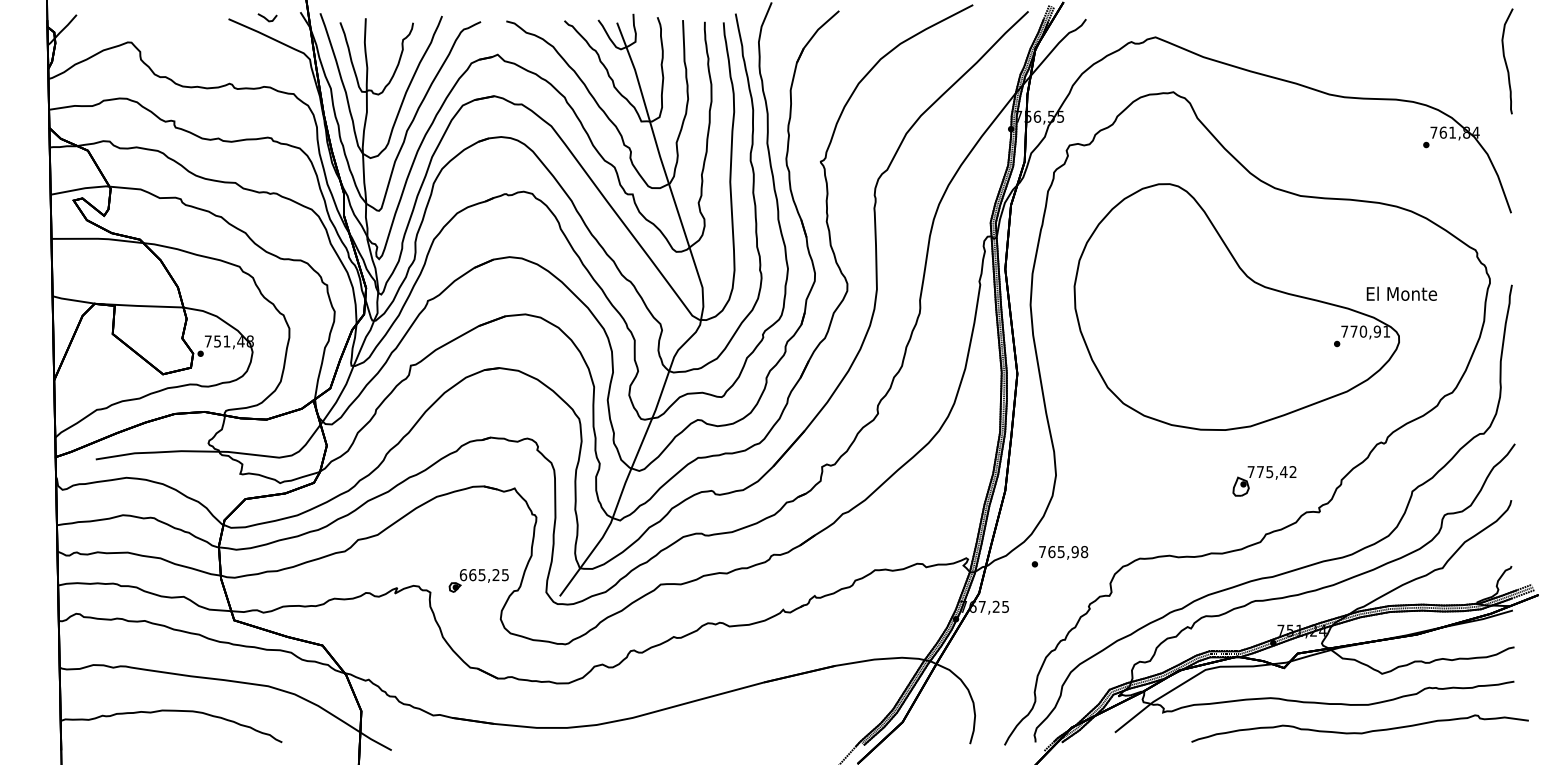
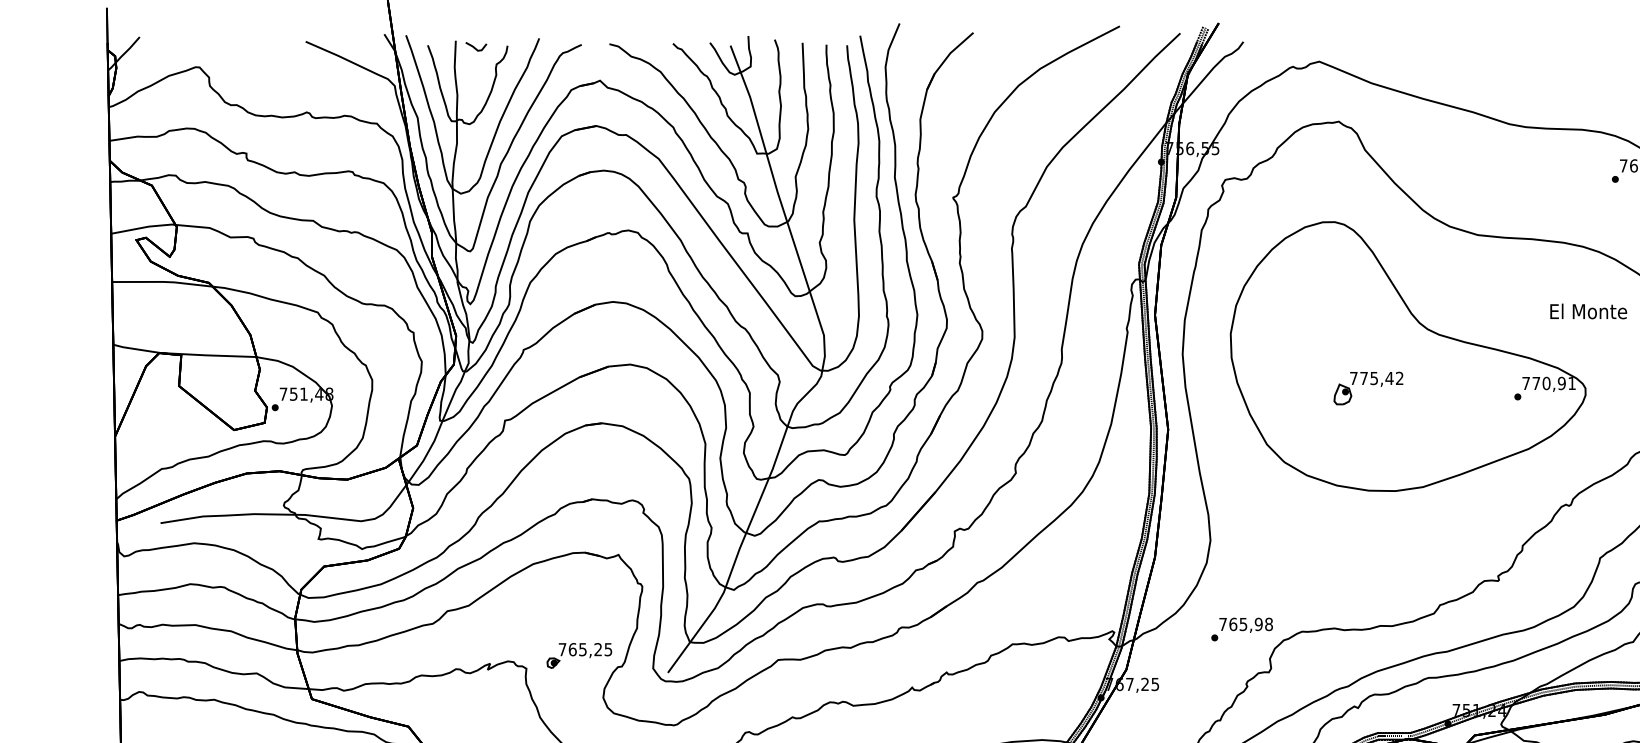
part: (267, 17) -> (476, 46), moved
text: (1401, 293) -> (1588, 311), moved
part: (1264, 481) -> (1368, 388), moved
text: (1059, 556) -> (1241, 629), moved
text: (463, 575) -> (562, 650), 665,25 -> 765,25

